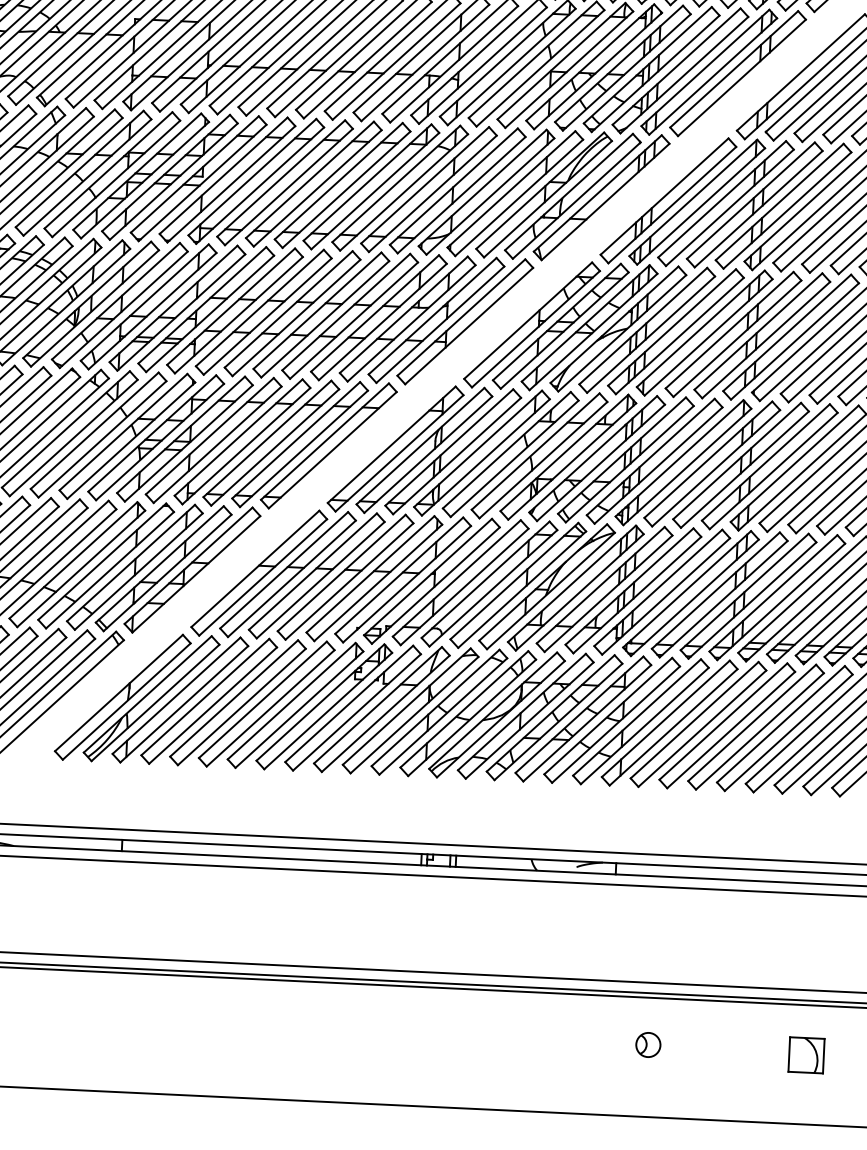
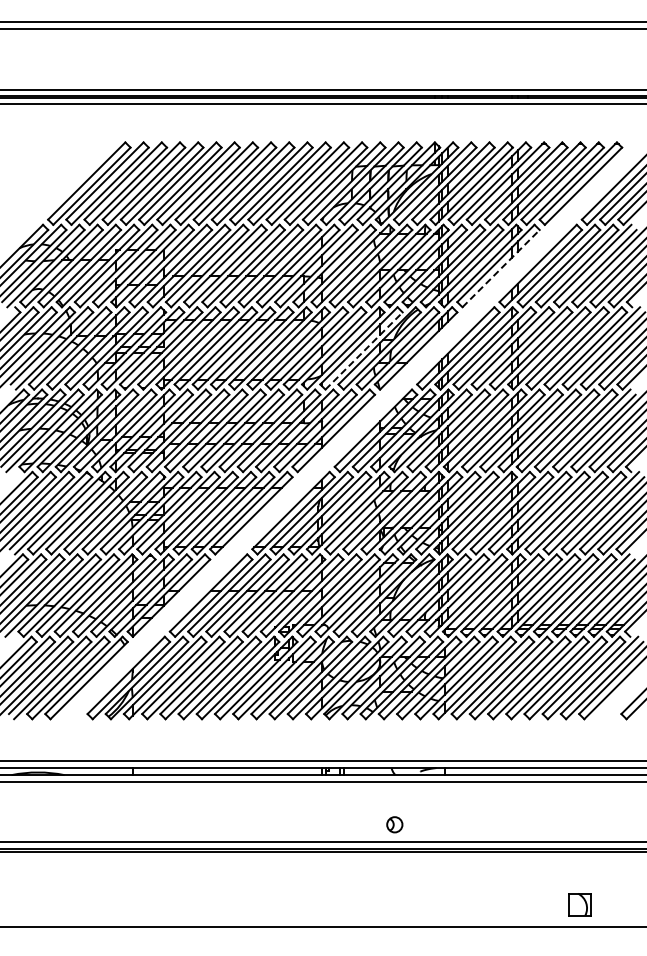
line: (742, 77) -> (501, 268), solid -> dashed
line: (519, 198) -> (364, 351), solid -> dashed
part: (647, 1044) -> (394, 824), moved
part: (805, 1055) -> (579, 904), moved

